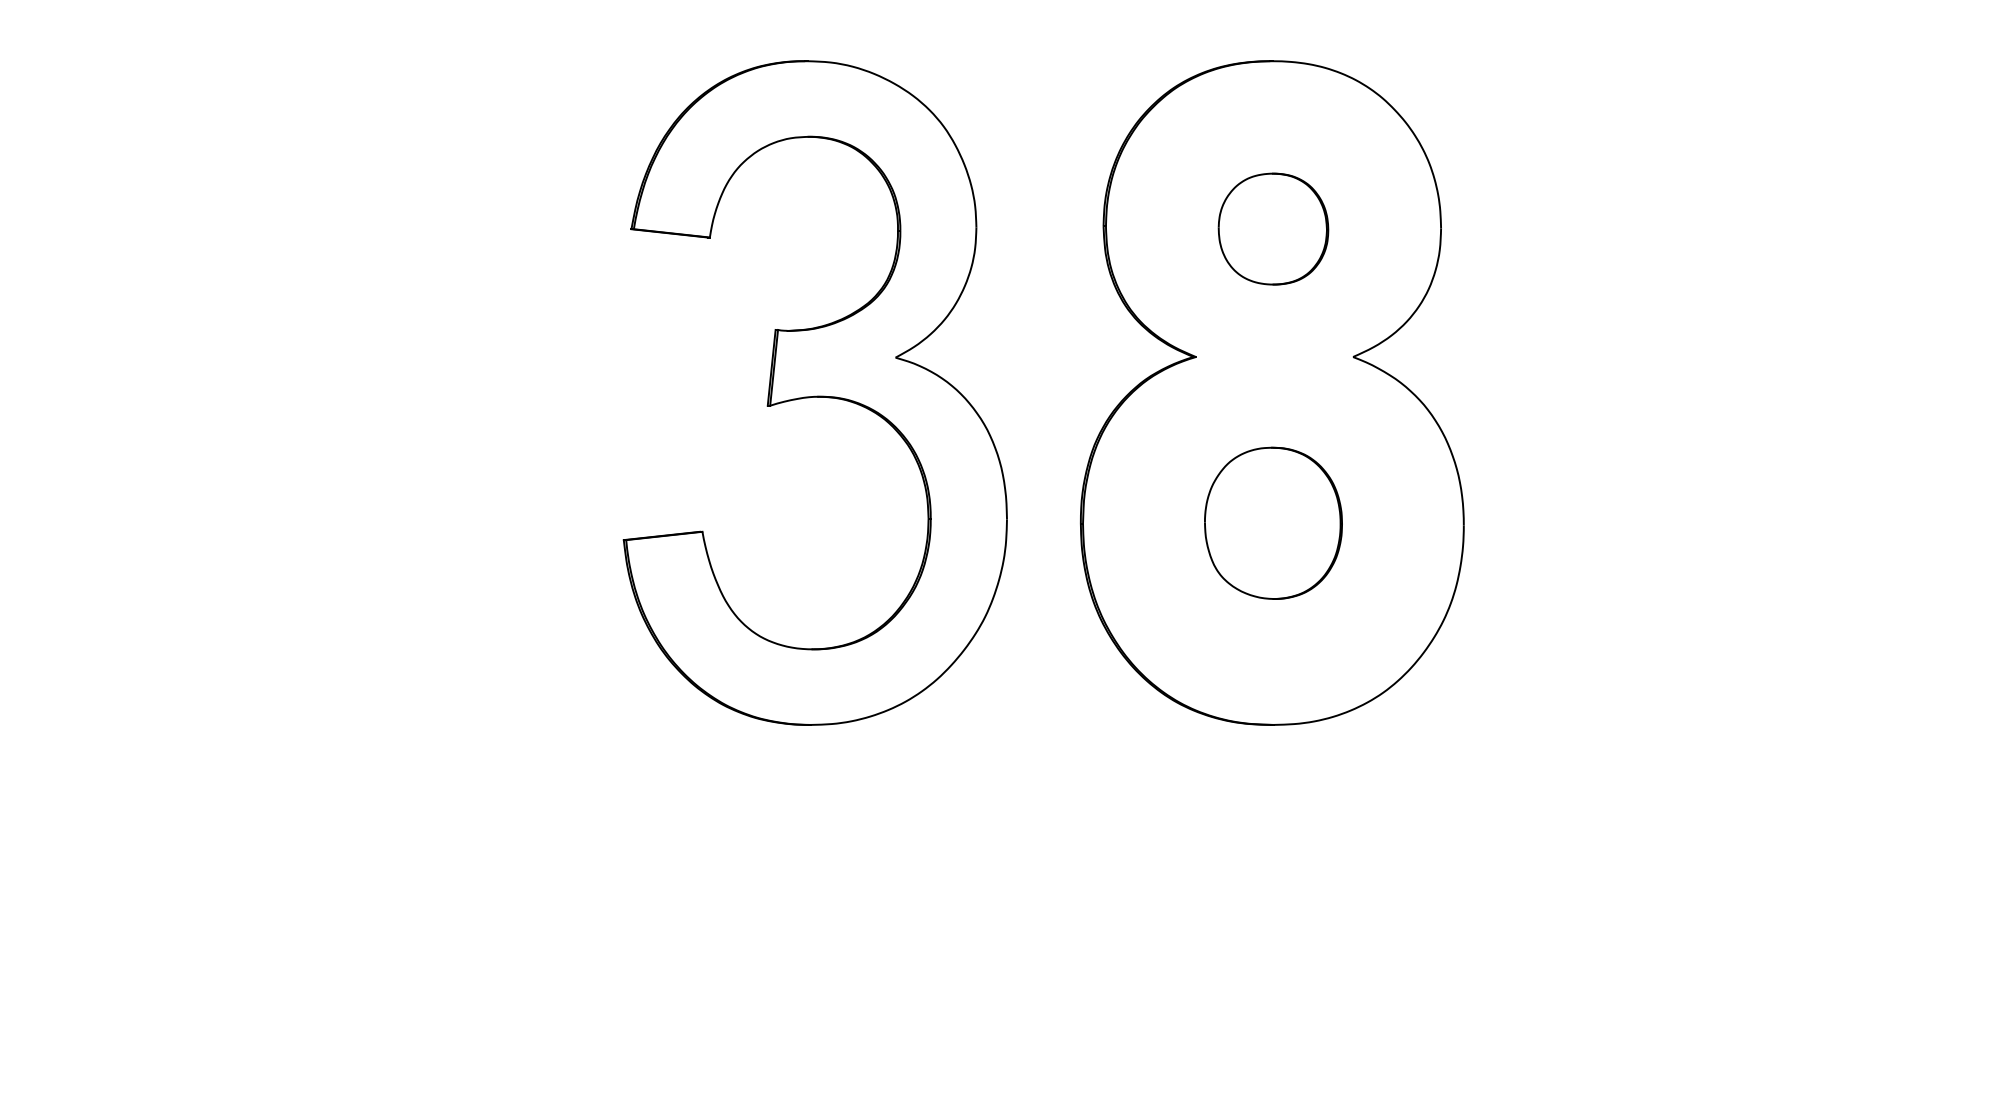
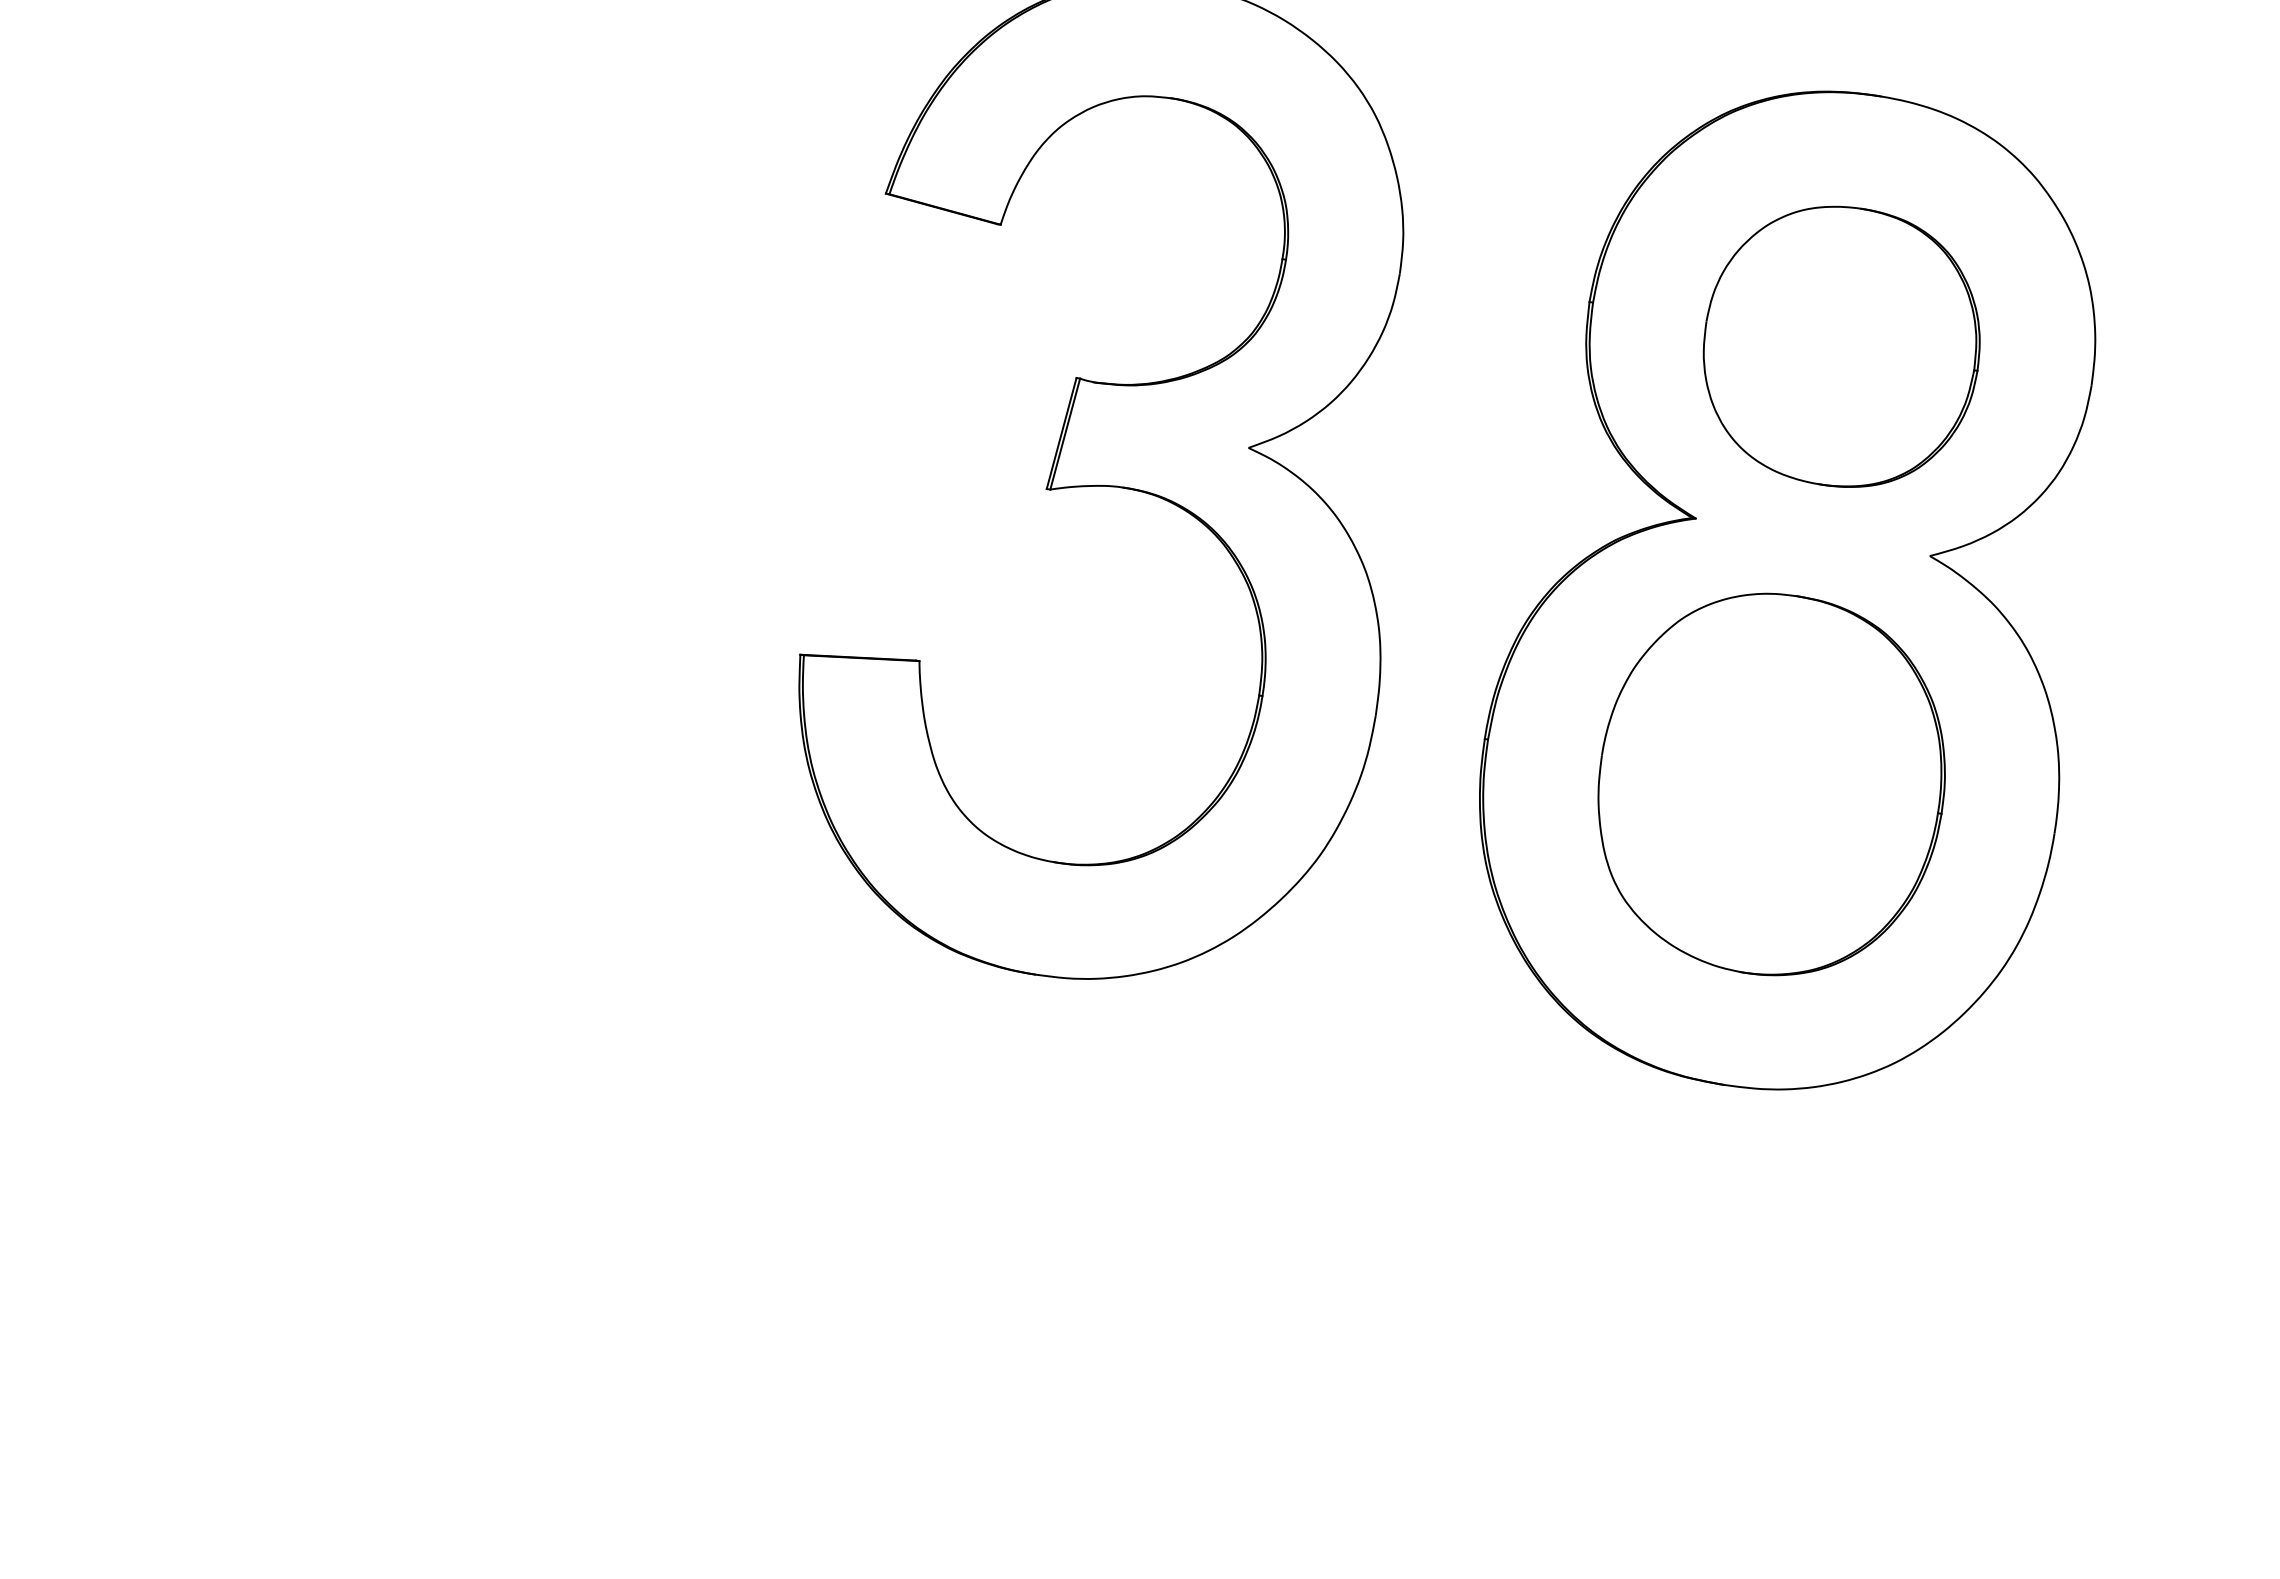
part: (1273, 228) -> (1842, 345), size x1.67
part: (1273, 523) -> (1771, 784), size x1.67

